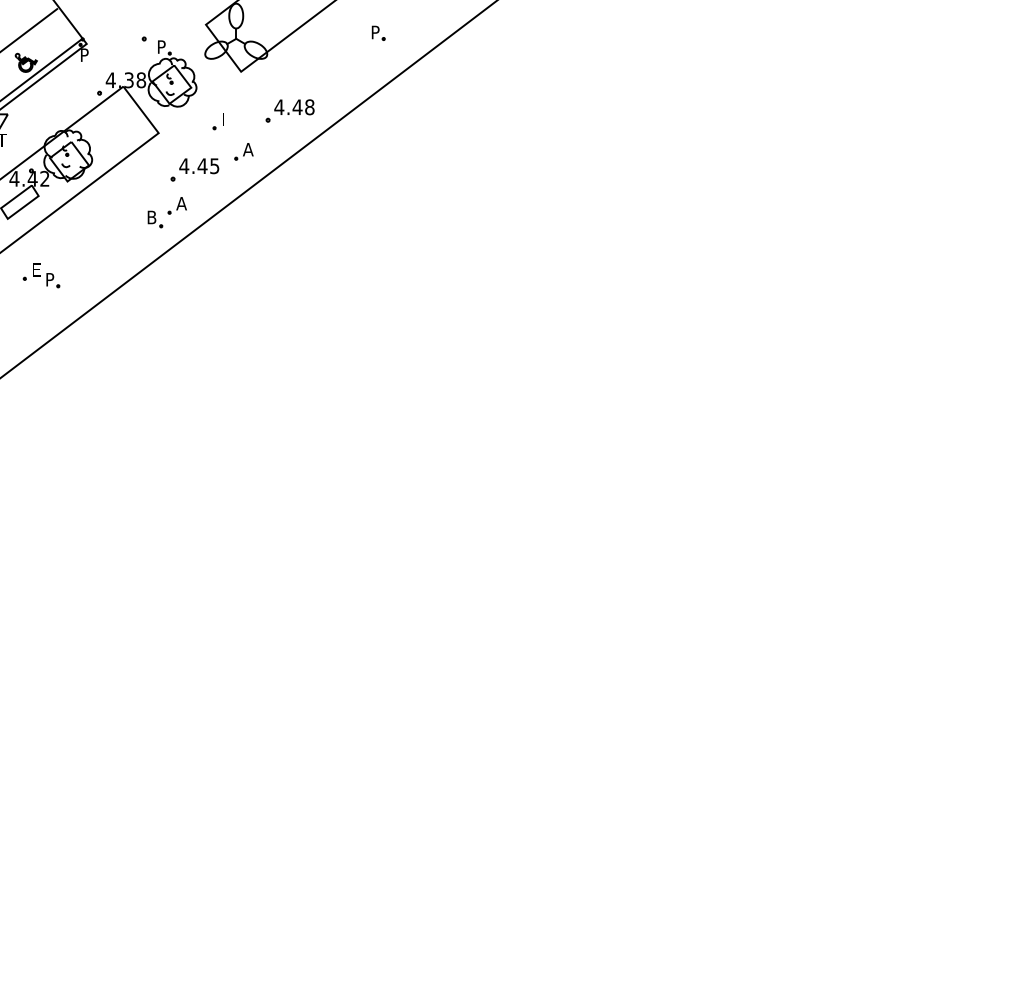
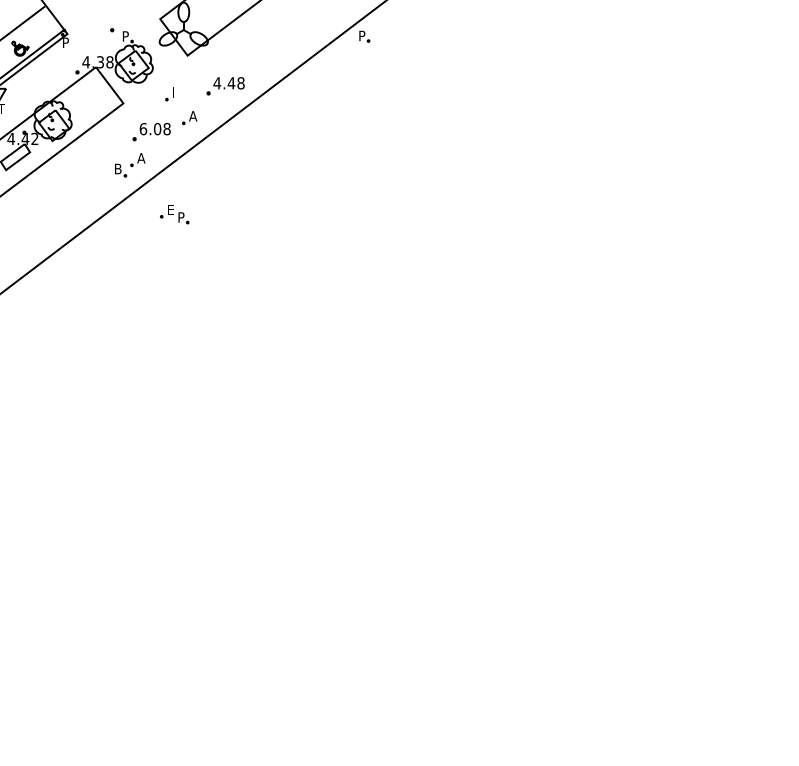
part: (378, 32) -> (364, 36), moved
text: (199, 166) -> (155, 129), 4.45 -> 6.08
part: (41, 275) -> (174, 214), moved

